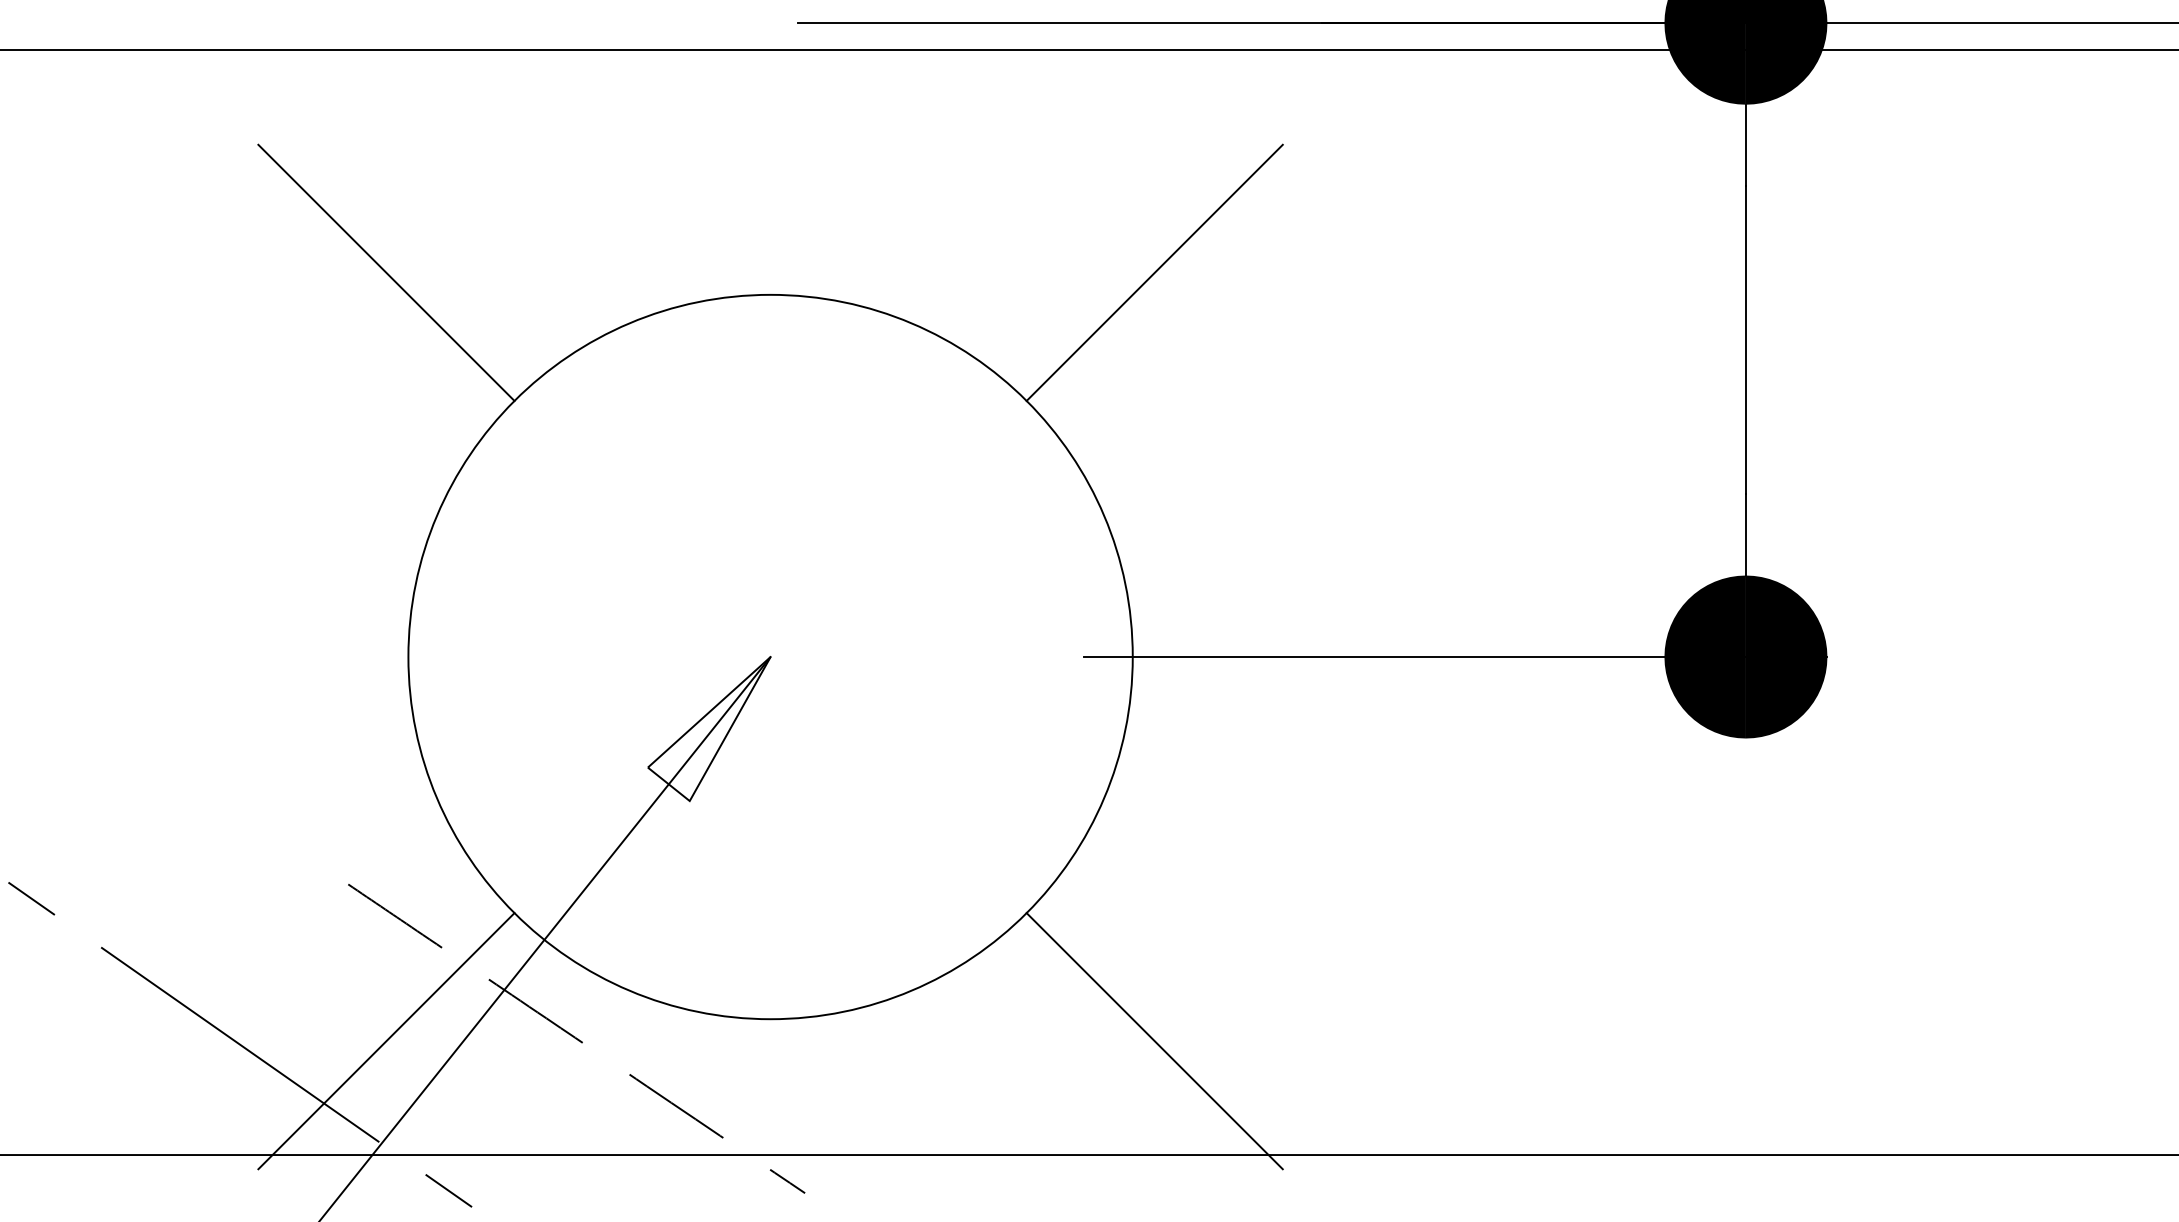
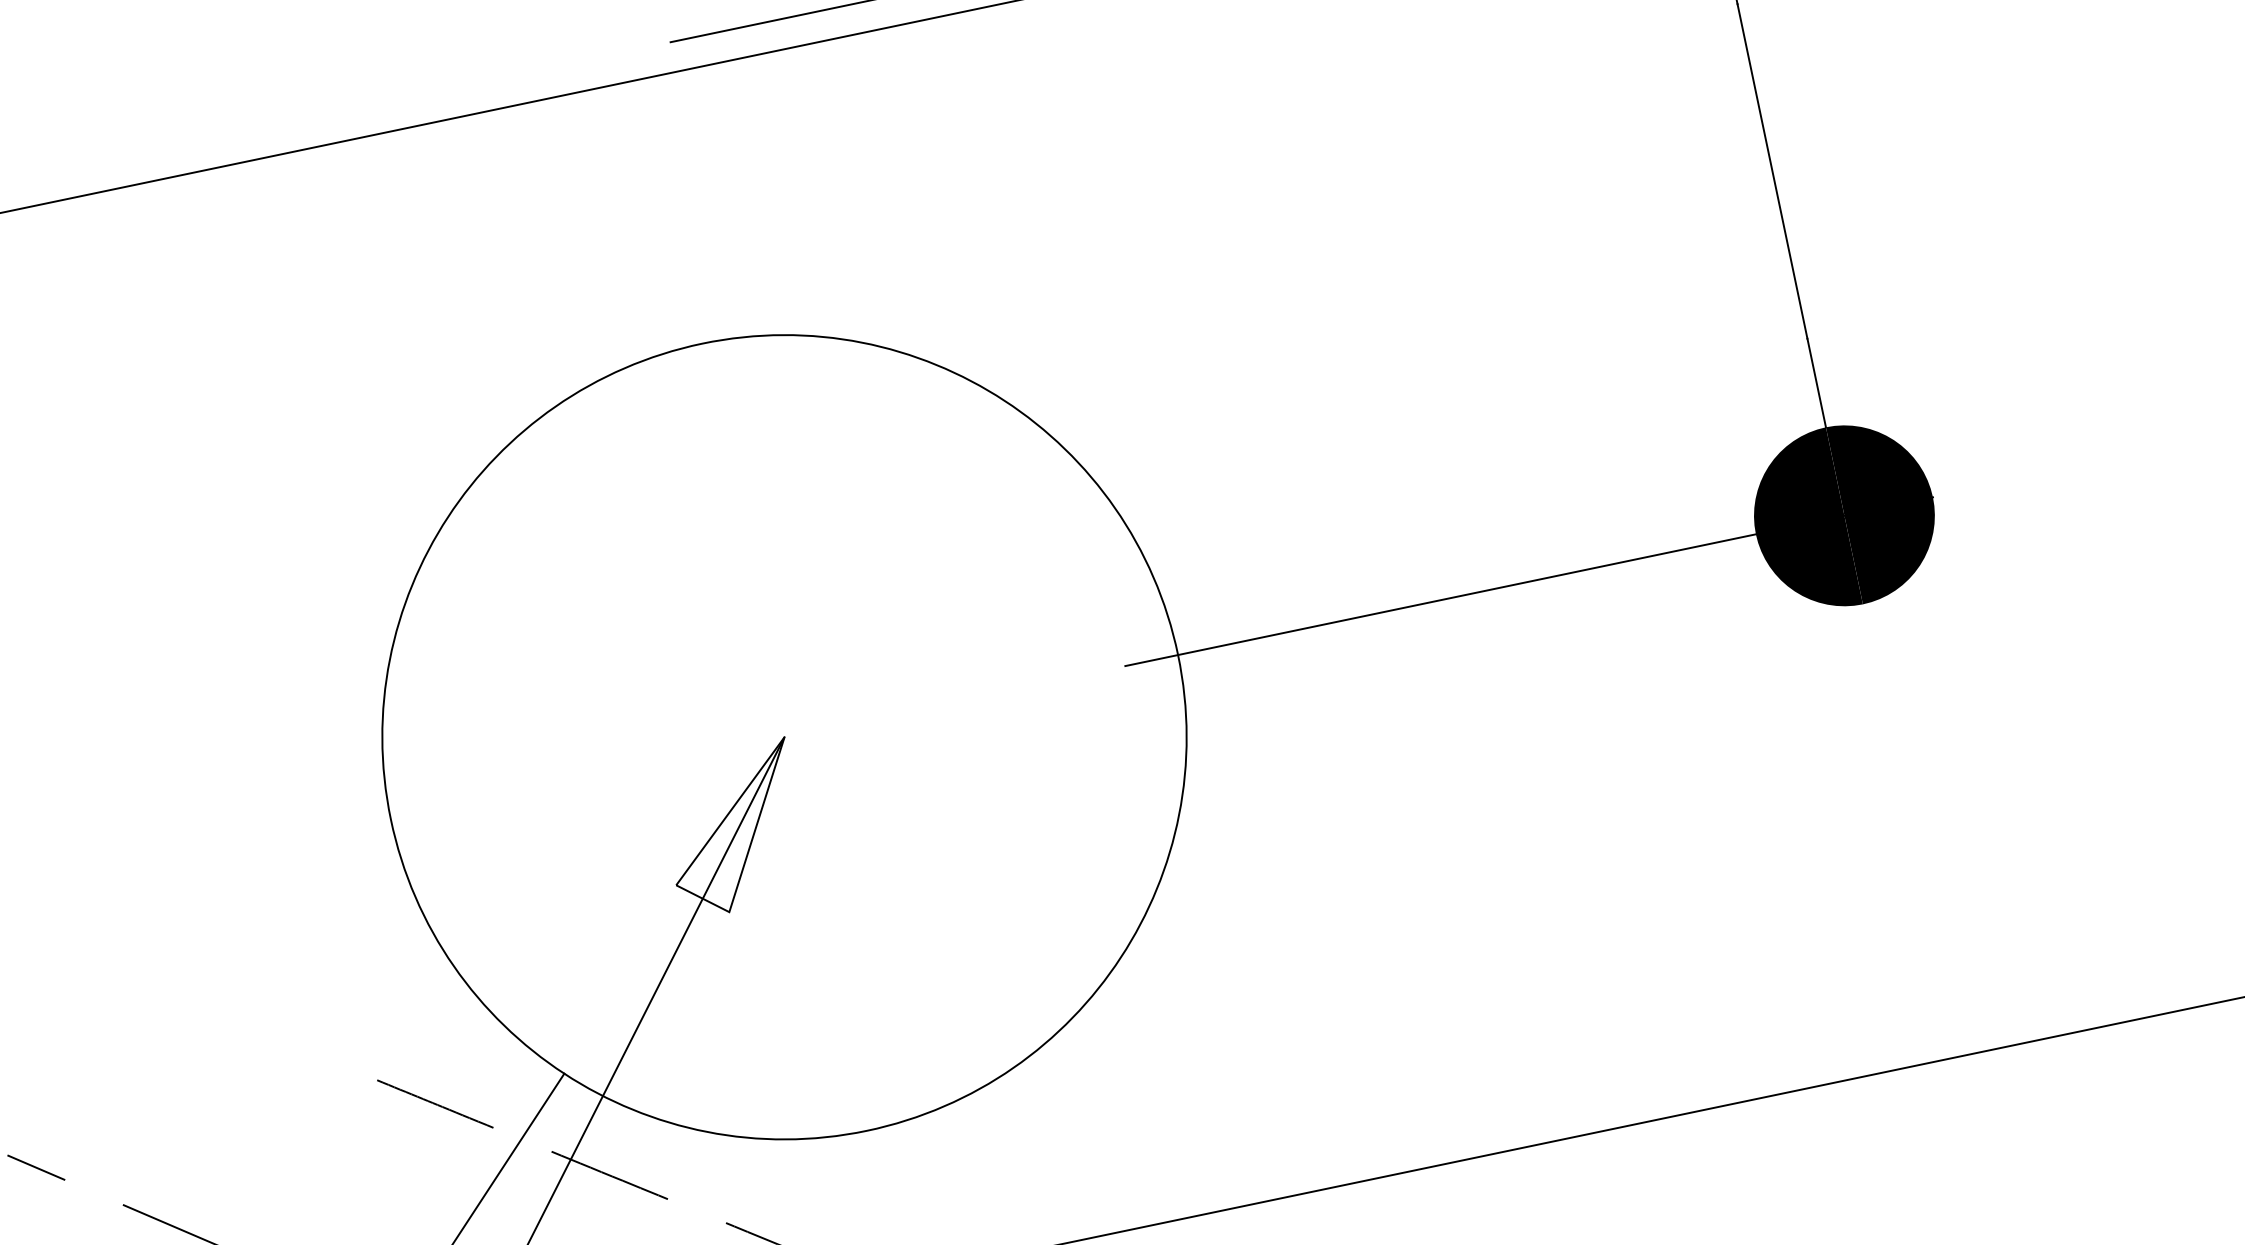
line: (386, 272) -> (279, 406), removed
line: (1154, 272) -> (1114, 232), removed
line: (1154, 1041) -> (1288, 1067), removed

